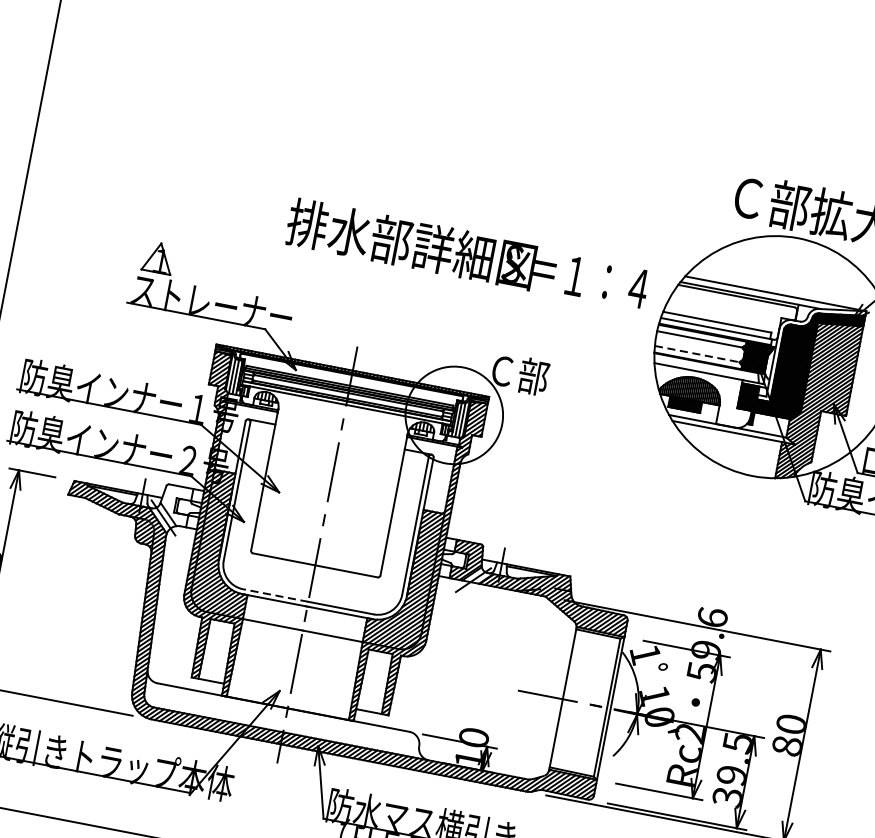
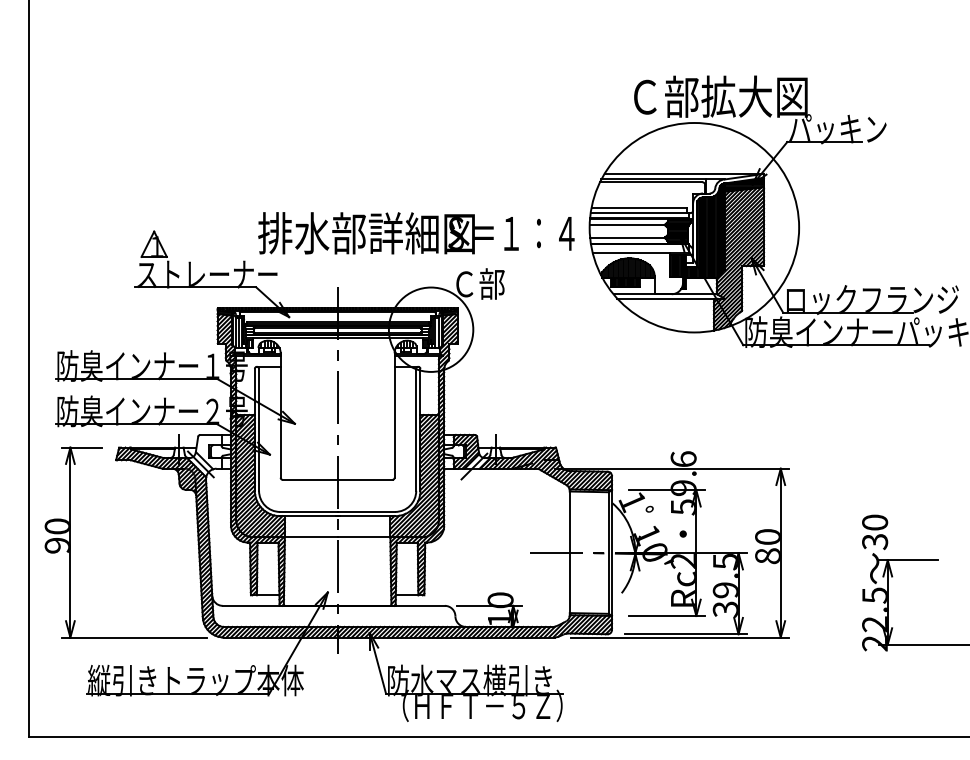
text: (467, 255) -> (416, 233), moved
line: (697, 353) -> (627, 237), dashed -> solid
line: (275, 594) -> (308, 511), dashed -> solid

